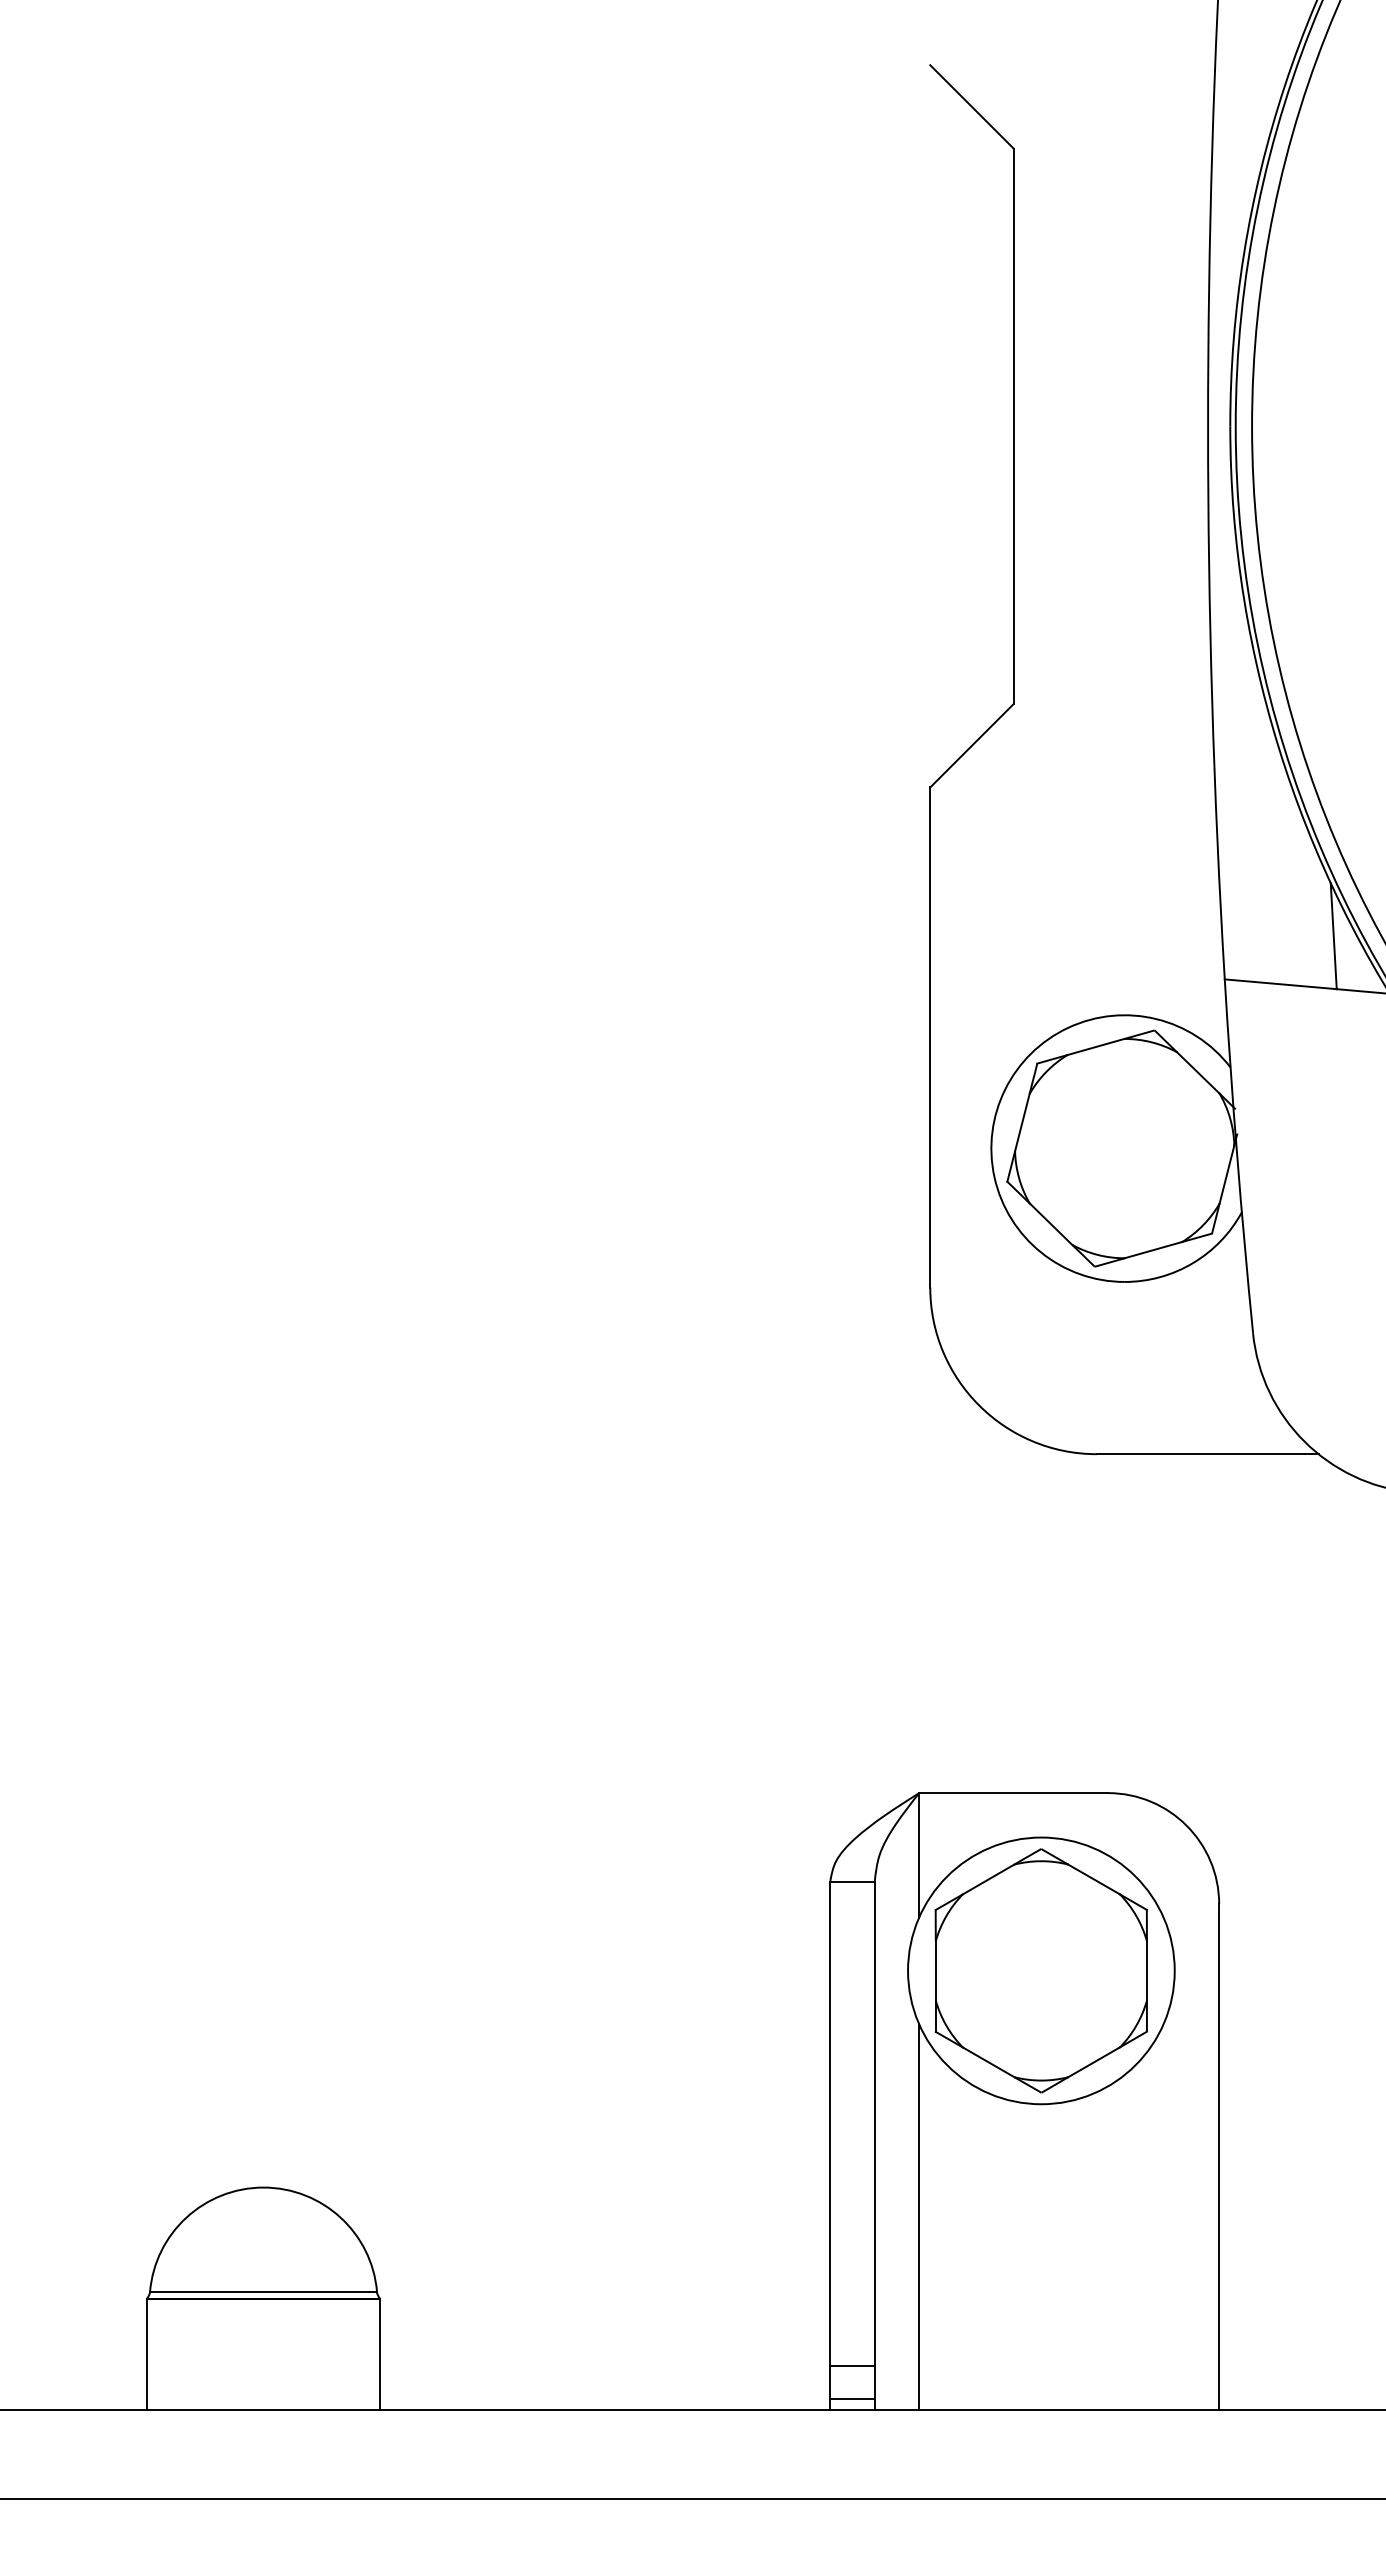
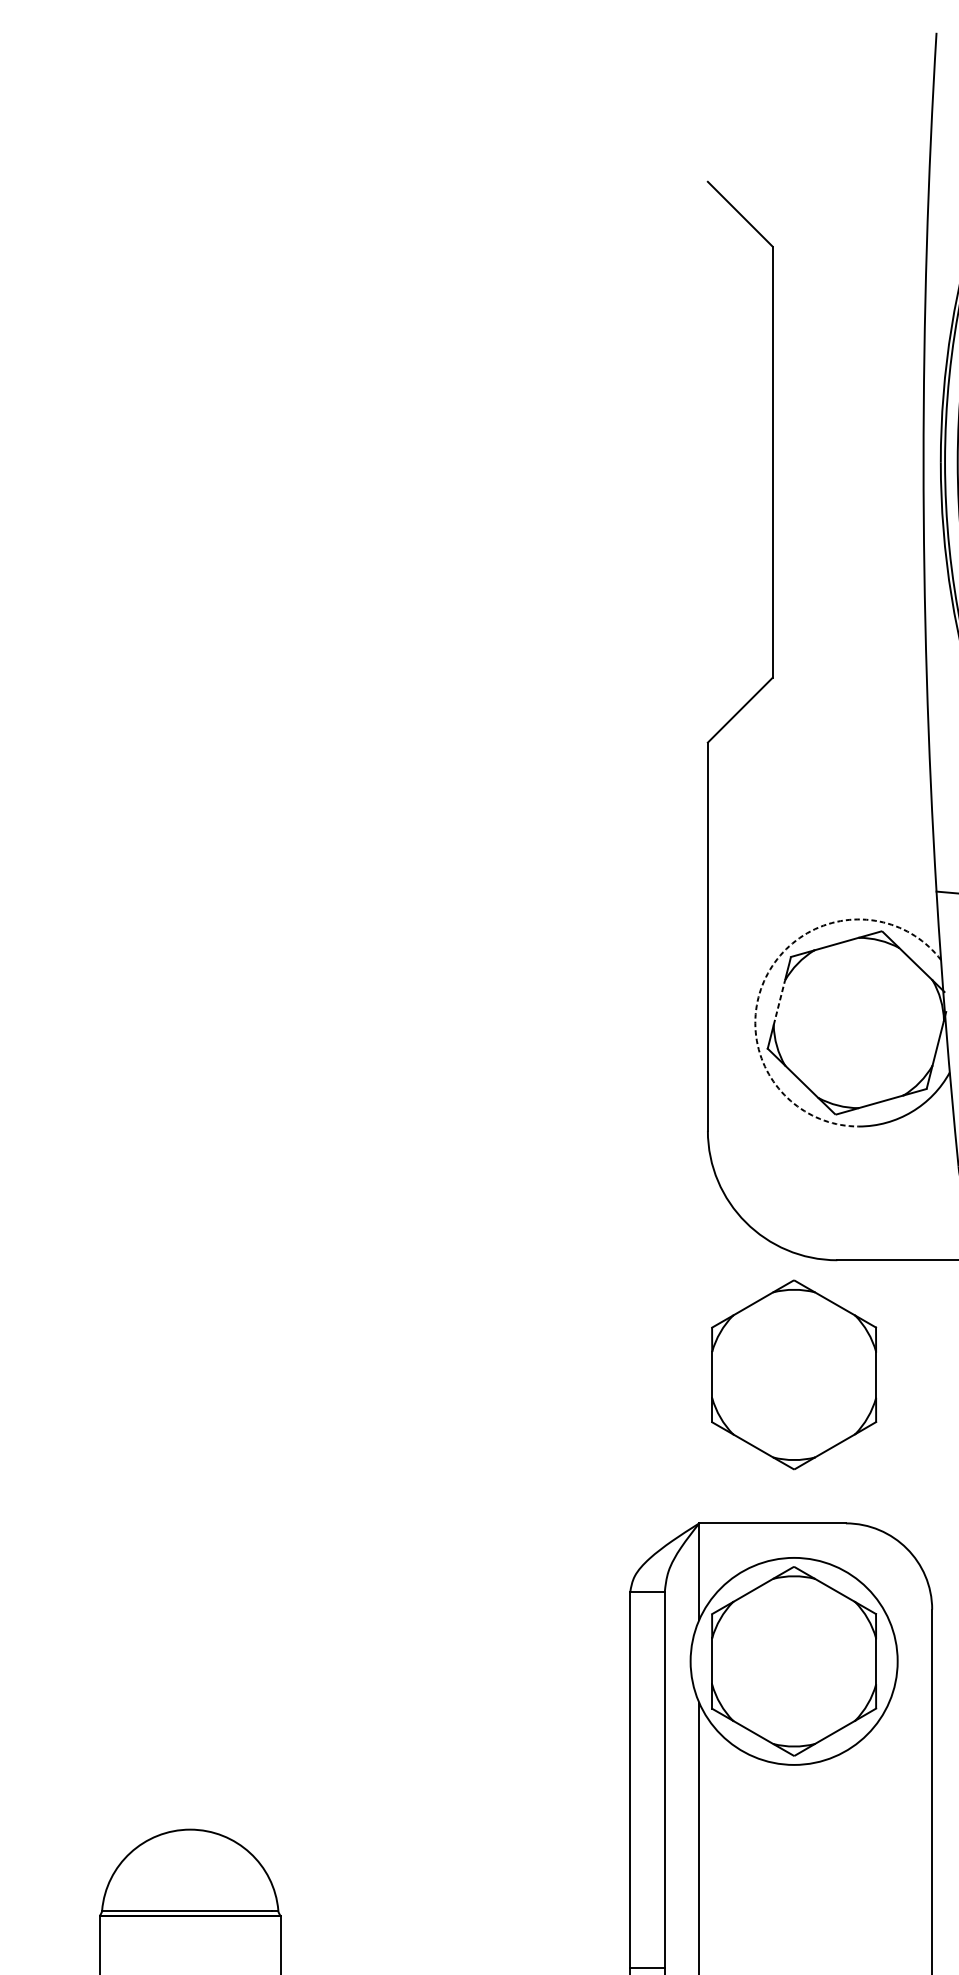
arc: (1005, 1089) -> (766, 977), solid -> dashed
line: (1022, 1122) -> (779, 1002), solid -> dashed
part: (1040, 1601) -> (793, 1374), added

